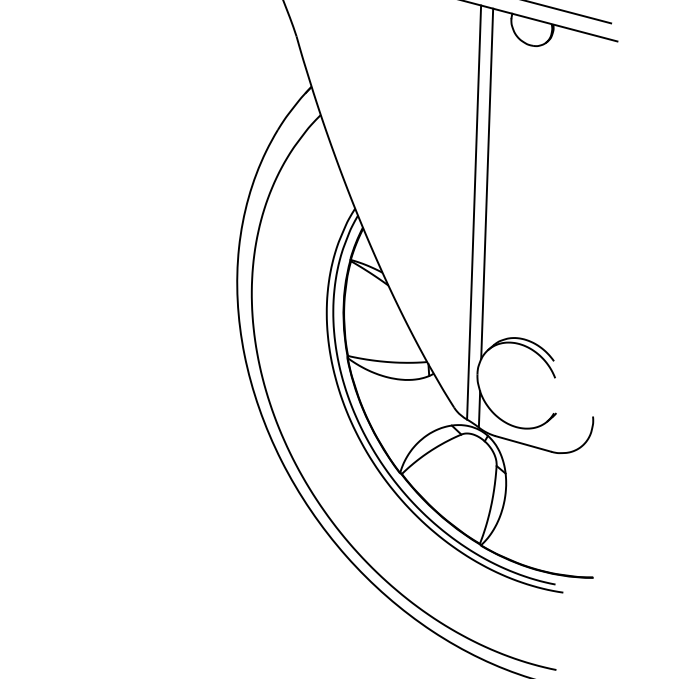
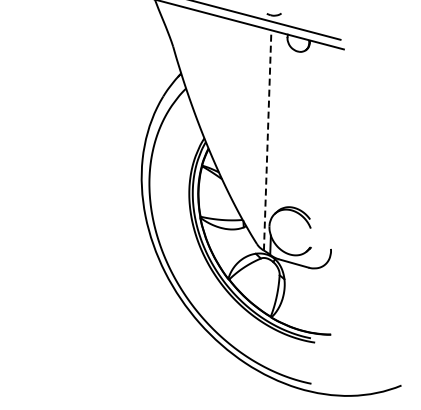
line: (486, 184) -> (274, 125), removed
line: (473, 210) -> (267, 139), solid -> dashed

